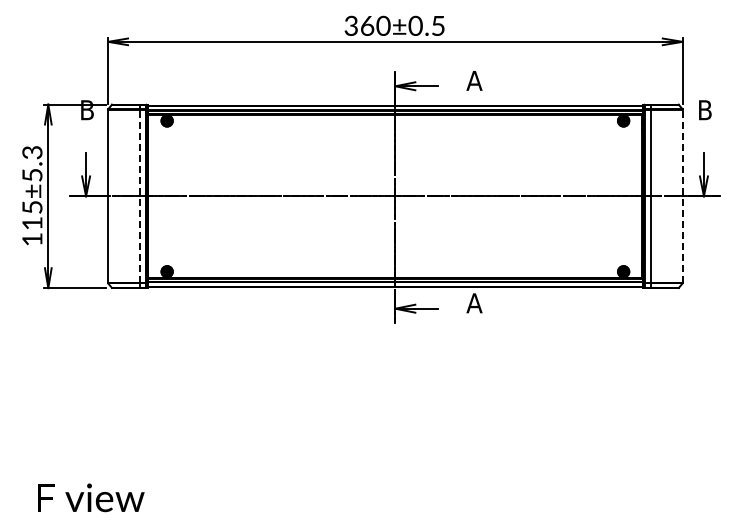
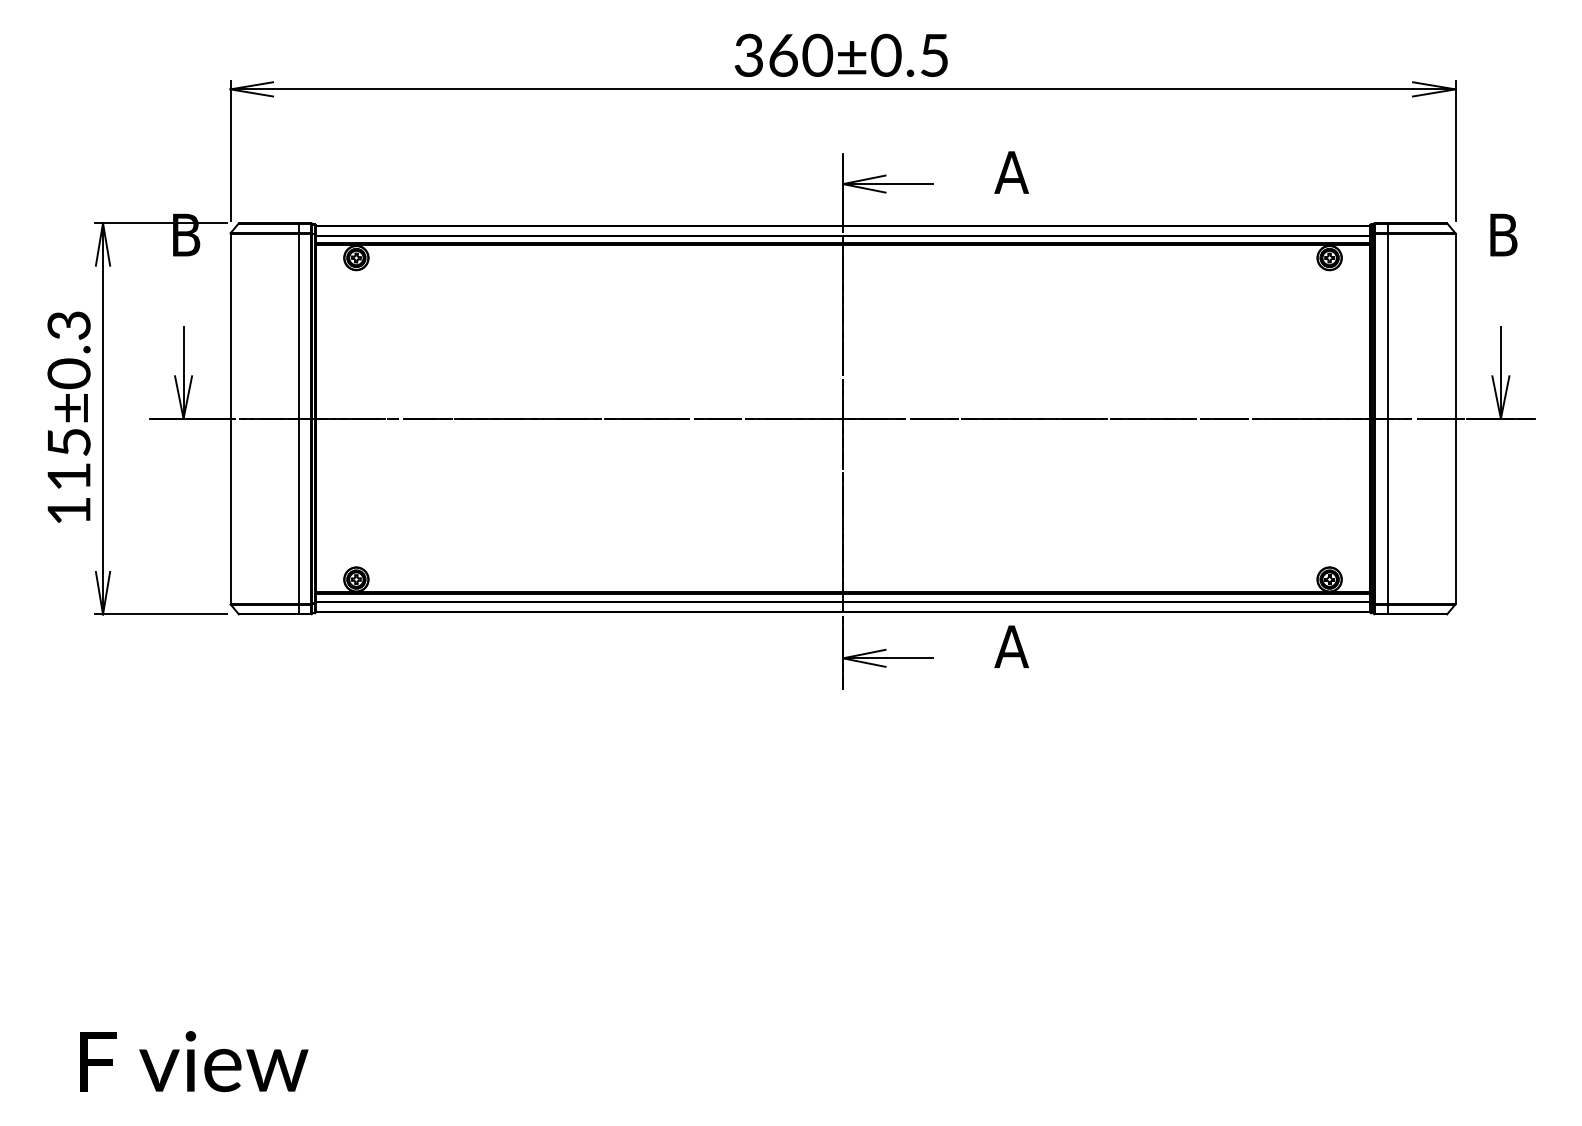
text: (32, 175) -> (69, 374), 115±5.3 -> 115±0.3
line: (140, 196) -> (299, 419), dashed -> solid
line: (682, 196) -> (1455, 419), dashed -> solid

